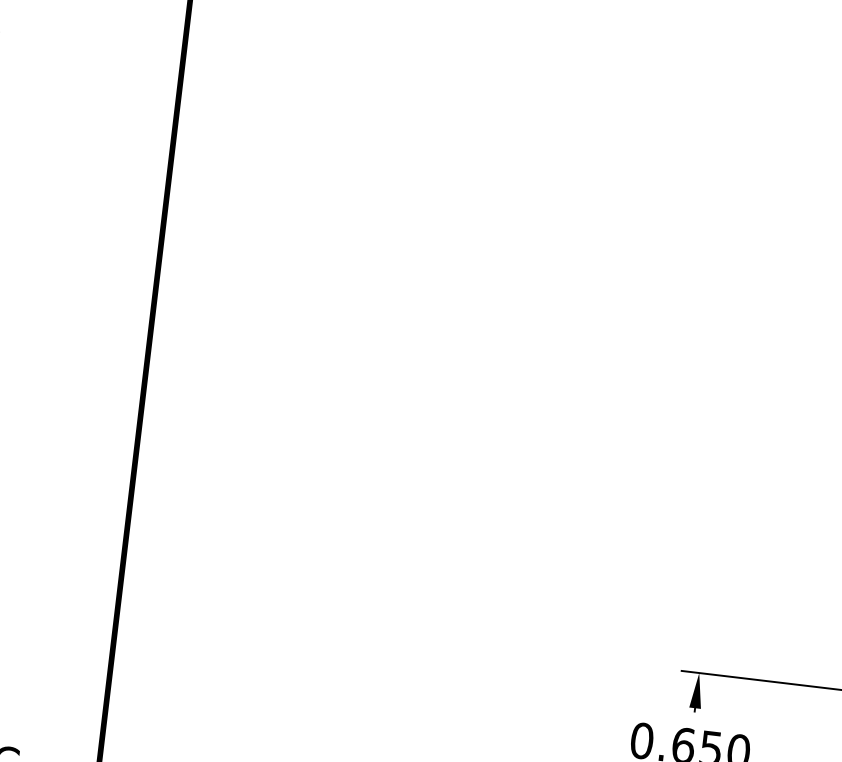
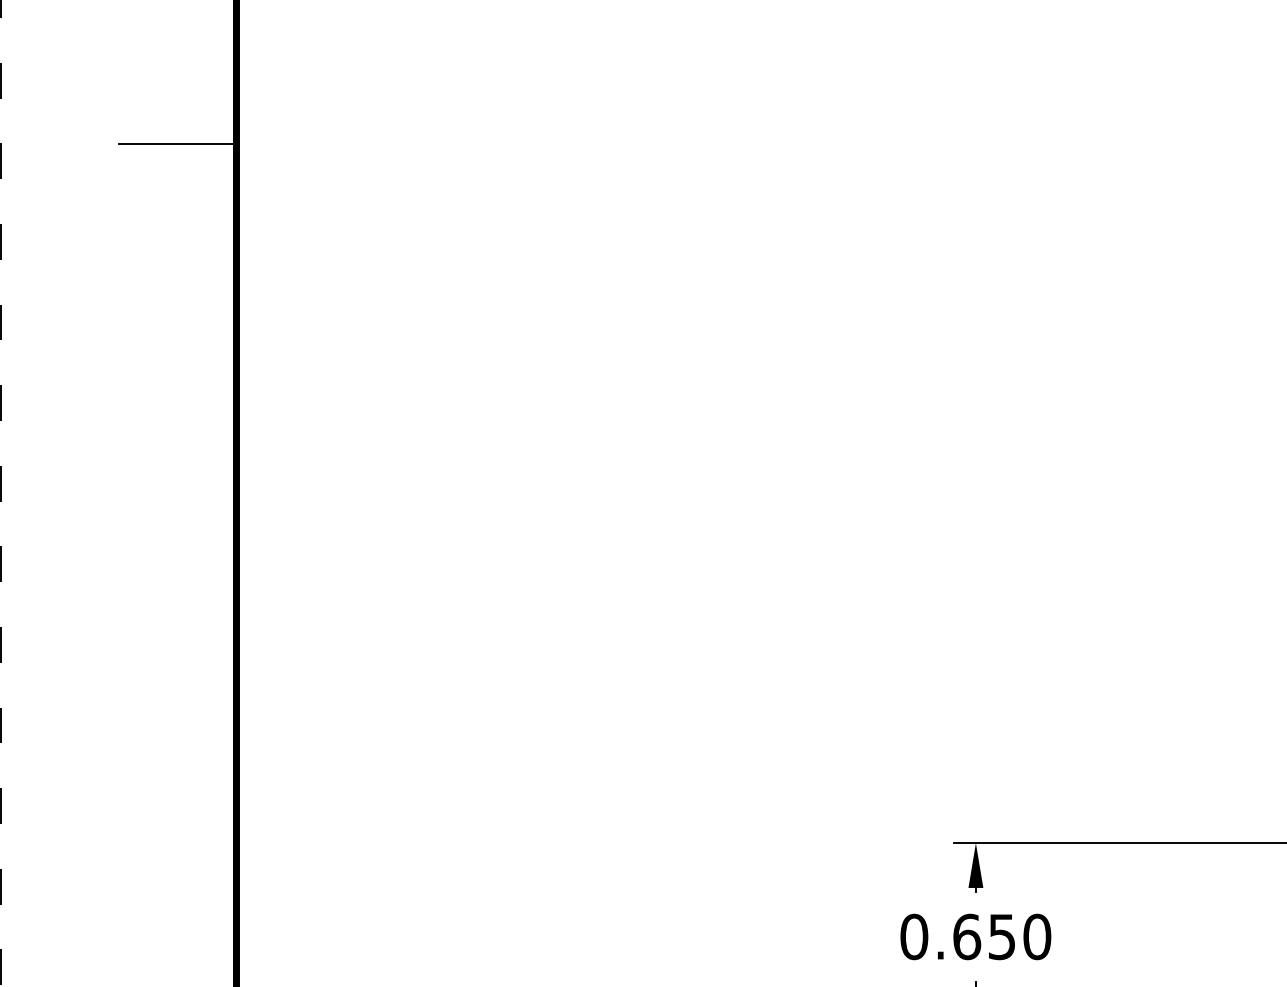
line: (137, 49) -> (177, 144), added

